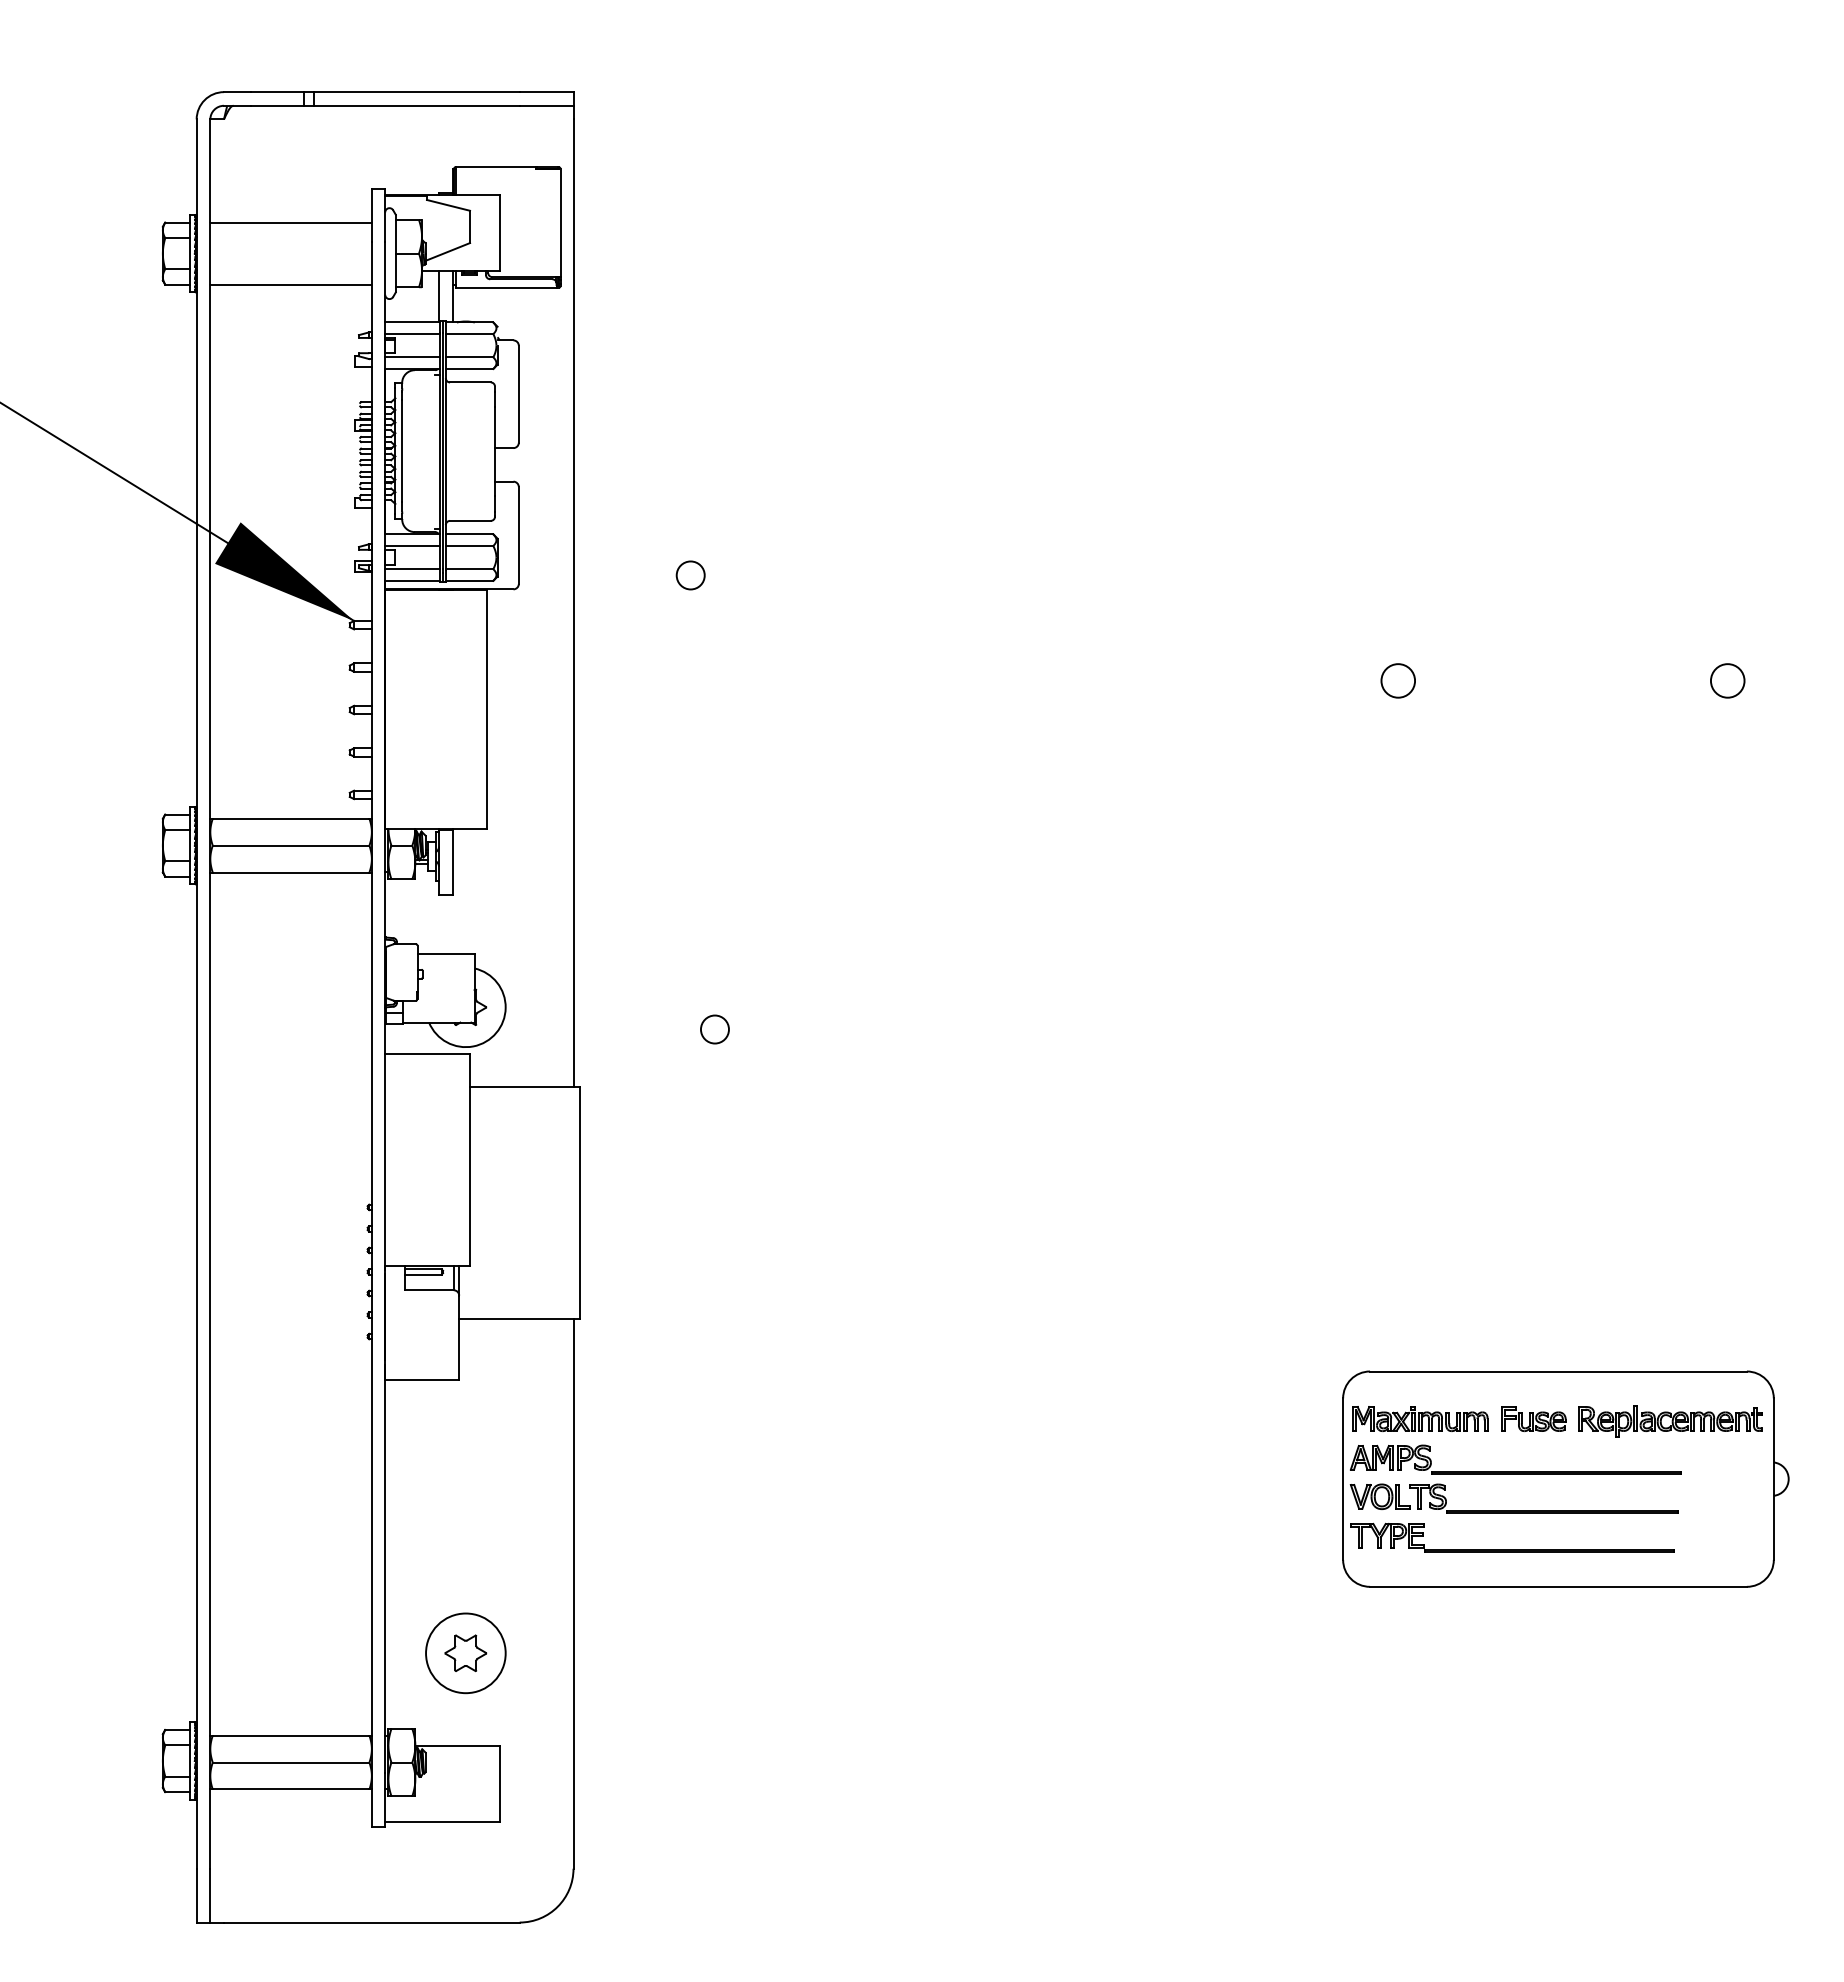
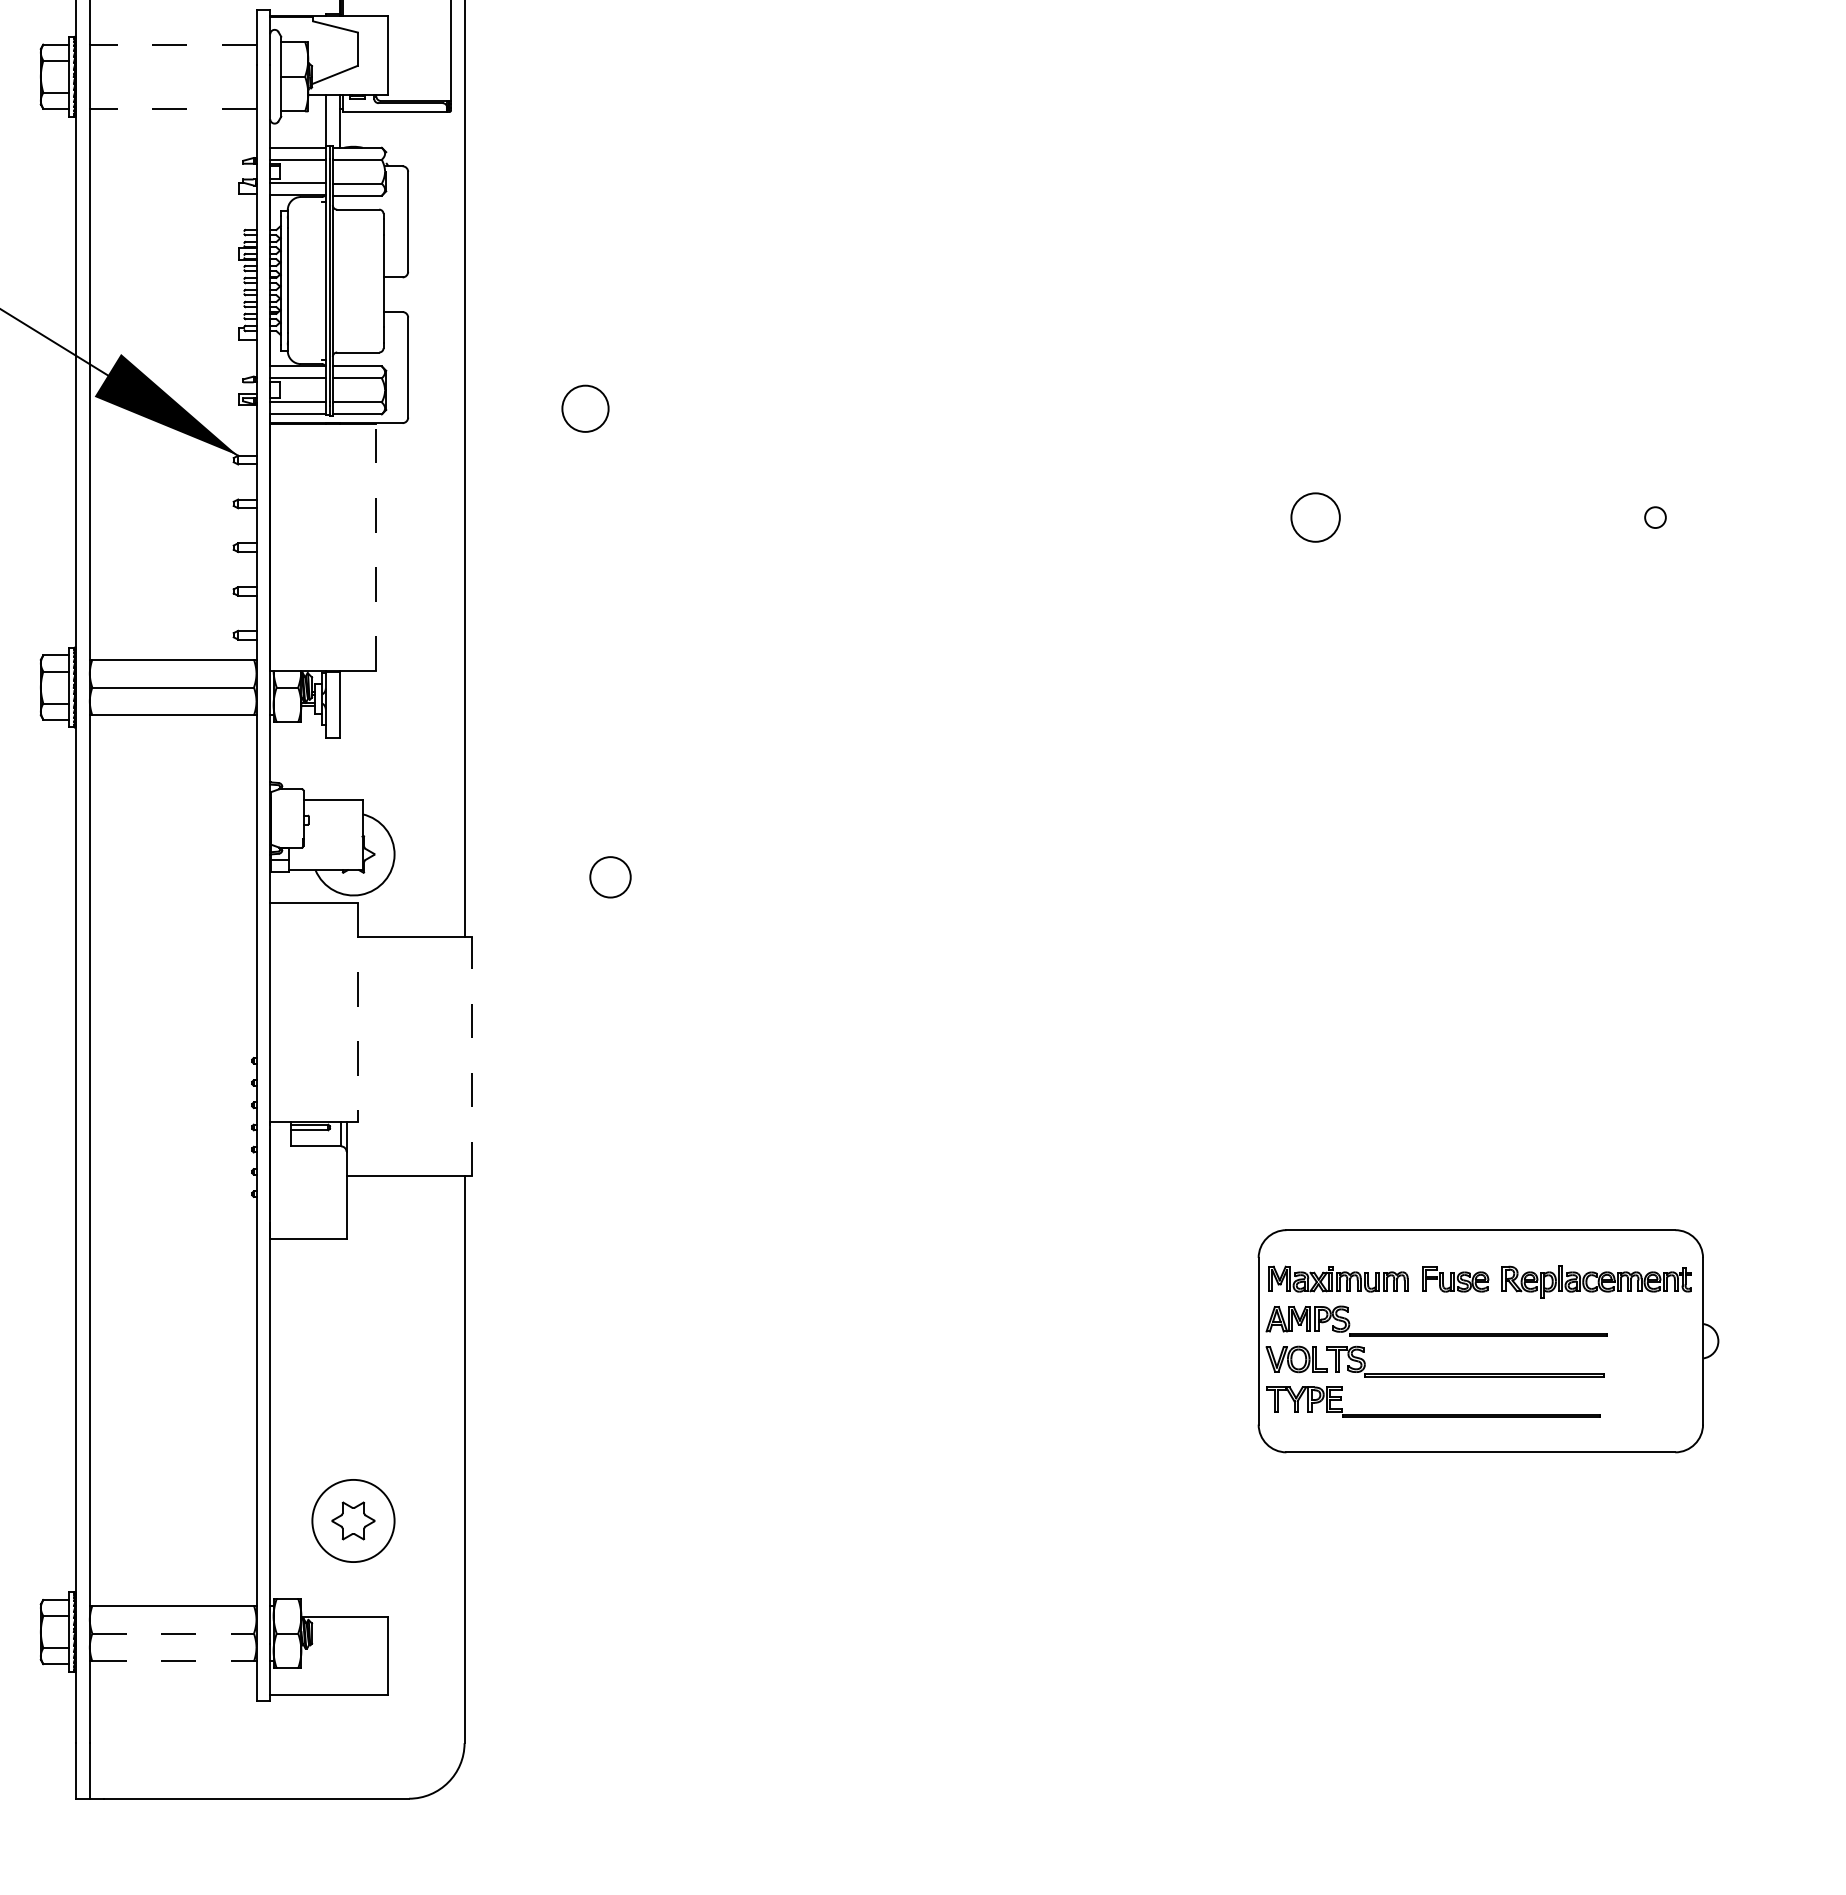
line: (290, 222) -> (172, 44), solid -> dashed
line: (290, 284) -> (172, 108), solid -> dashed
circle: (690, 575) -> (585, 408), size x1.6
circle: (1397, 680) -> (1314, 517), size x1.4
circle: (1727, 680) -> (1655, 517), size x0.6
line: (487, 709) -> (375, 547), solid -> dashed
circle: (714, 1029) -> (610, 877), size x1.4
line: (469, 1160) -> (357, 1012), solid -> dashed
line: (580, 1202) -> (471, 1055), solid -> dashed
line: (291, 1762) -> (173, 1633), solid -> dashed
line: (291, 1789) -> (173, 1661), solid -> dashed

